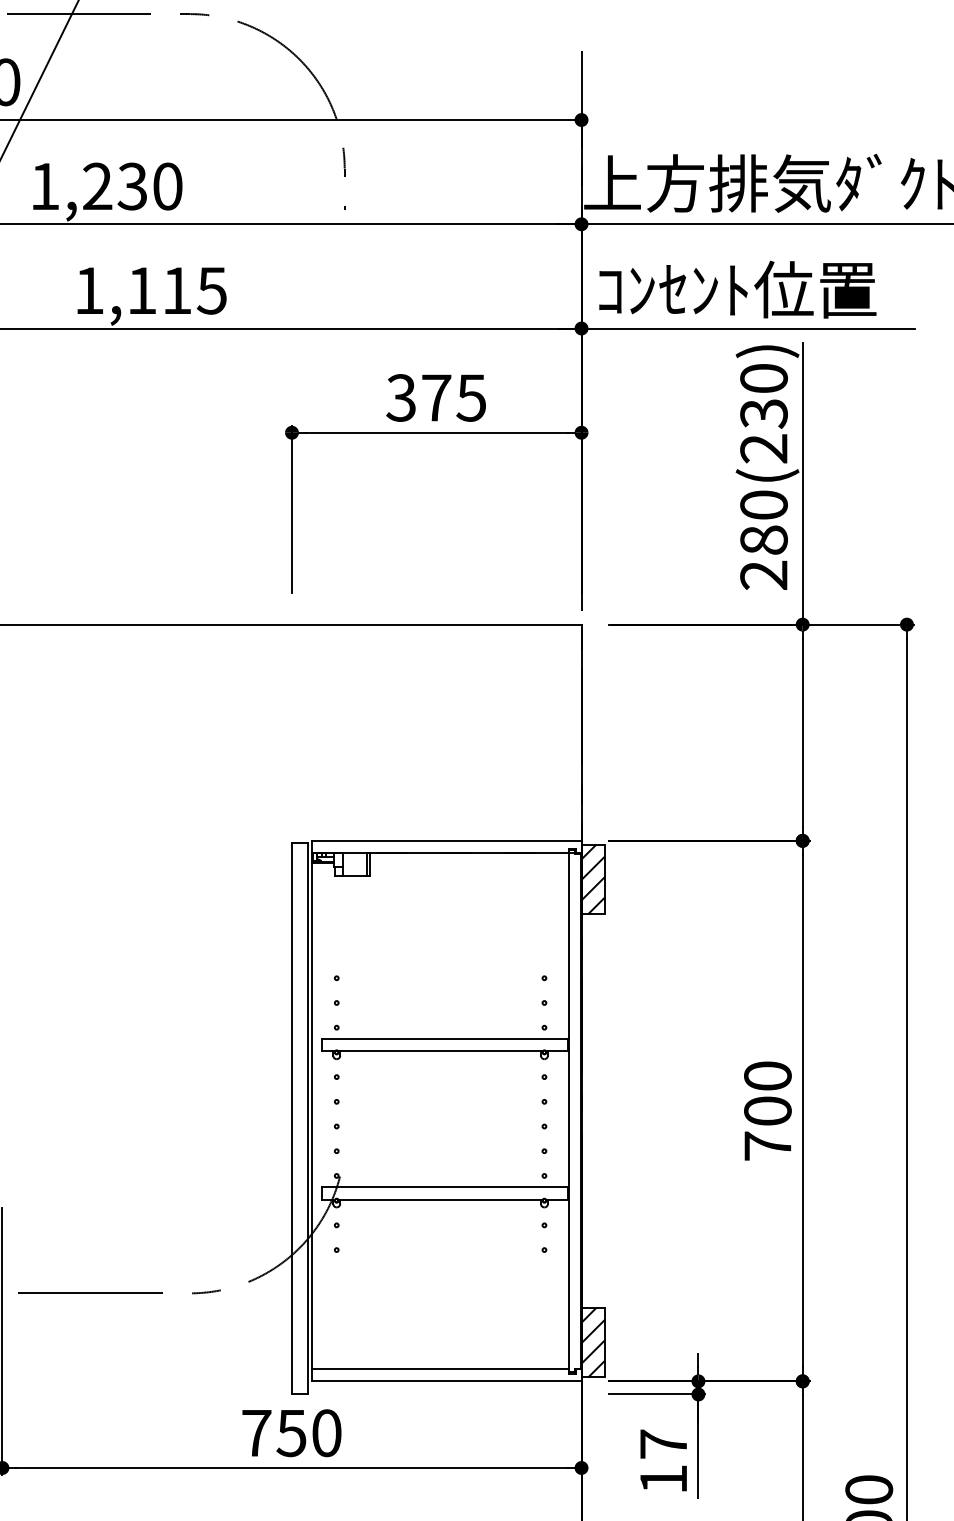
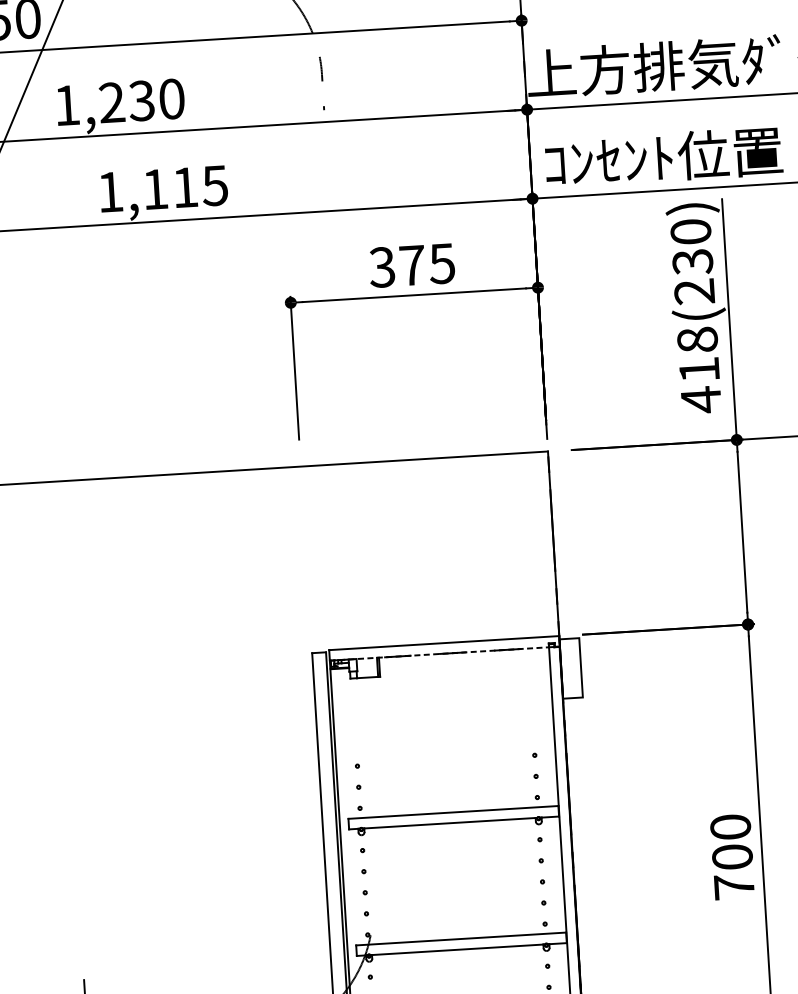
text: (763, 540) -> (698, 370), 280(230) -> 418(230)
line: (440, 853) -> (439, 654), solid -> dashed
hatch: (592, 879) -> (570, 668), removed

